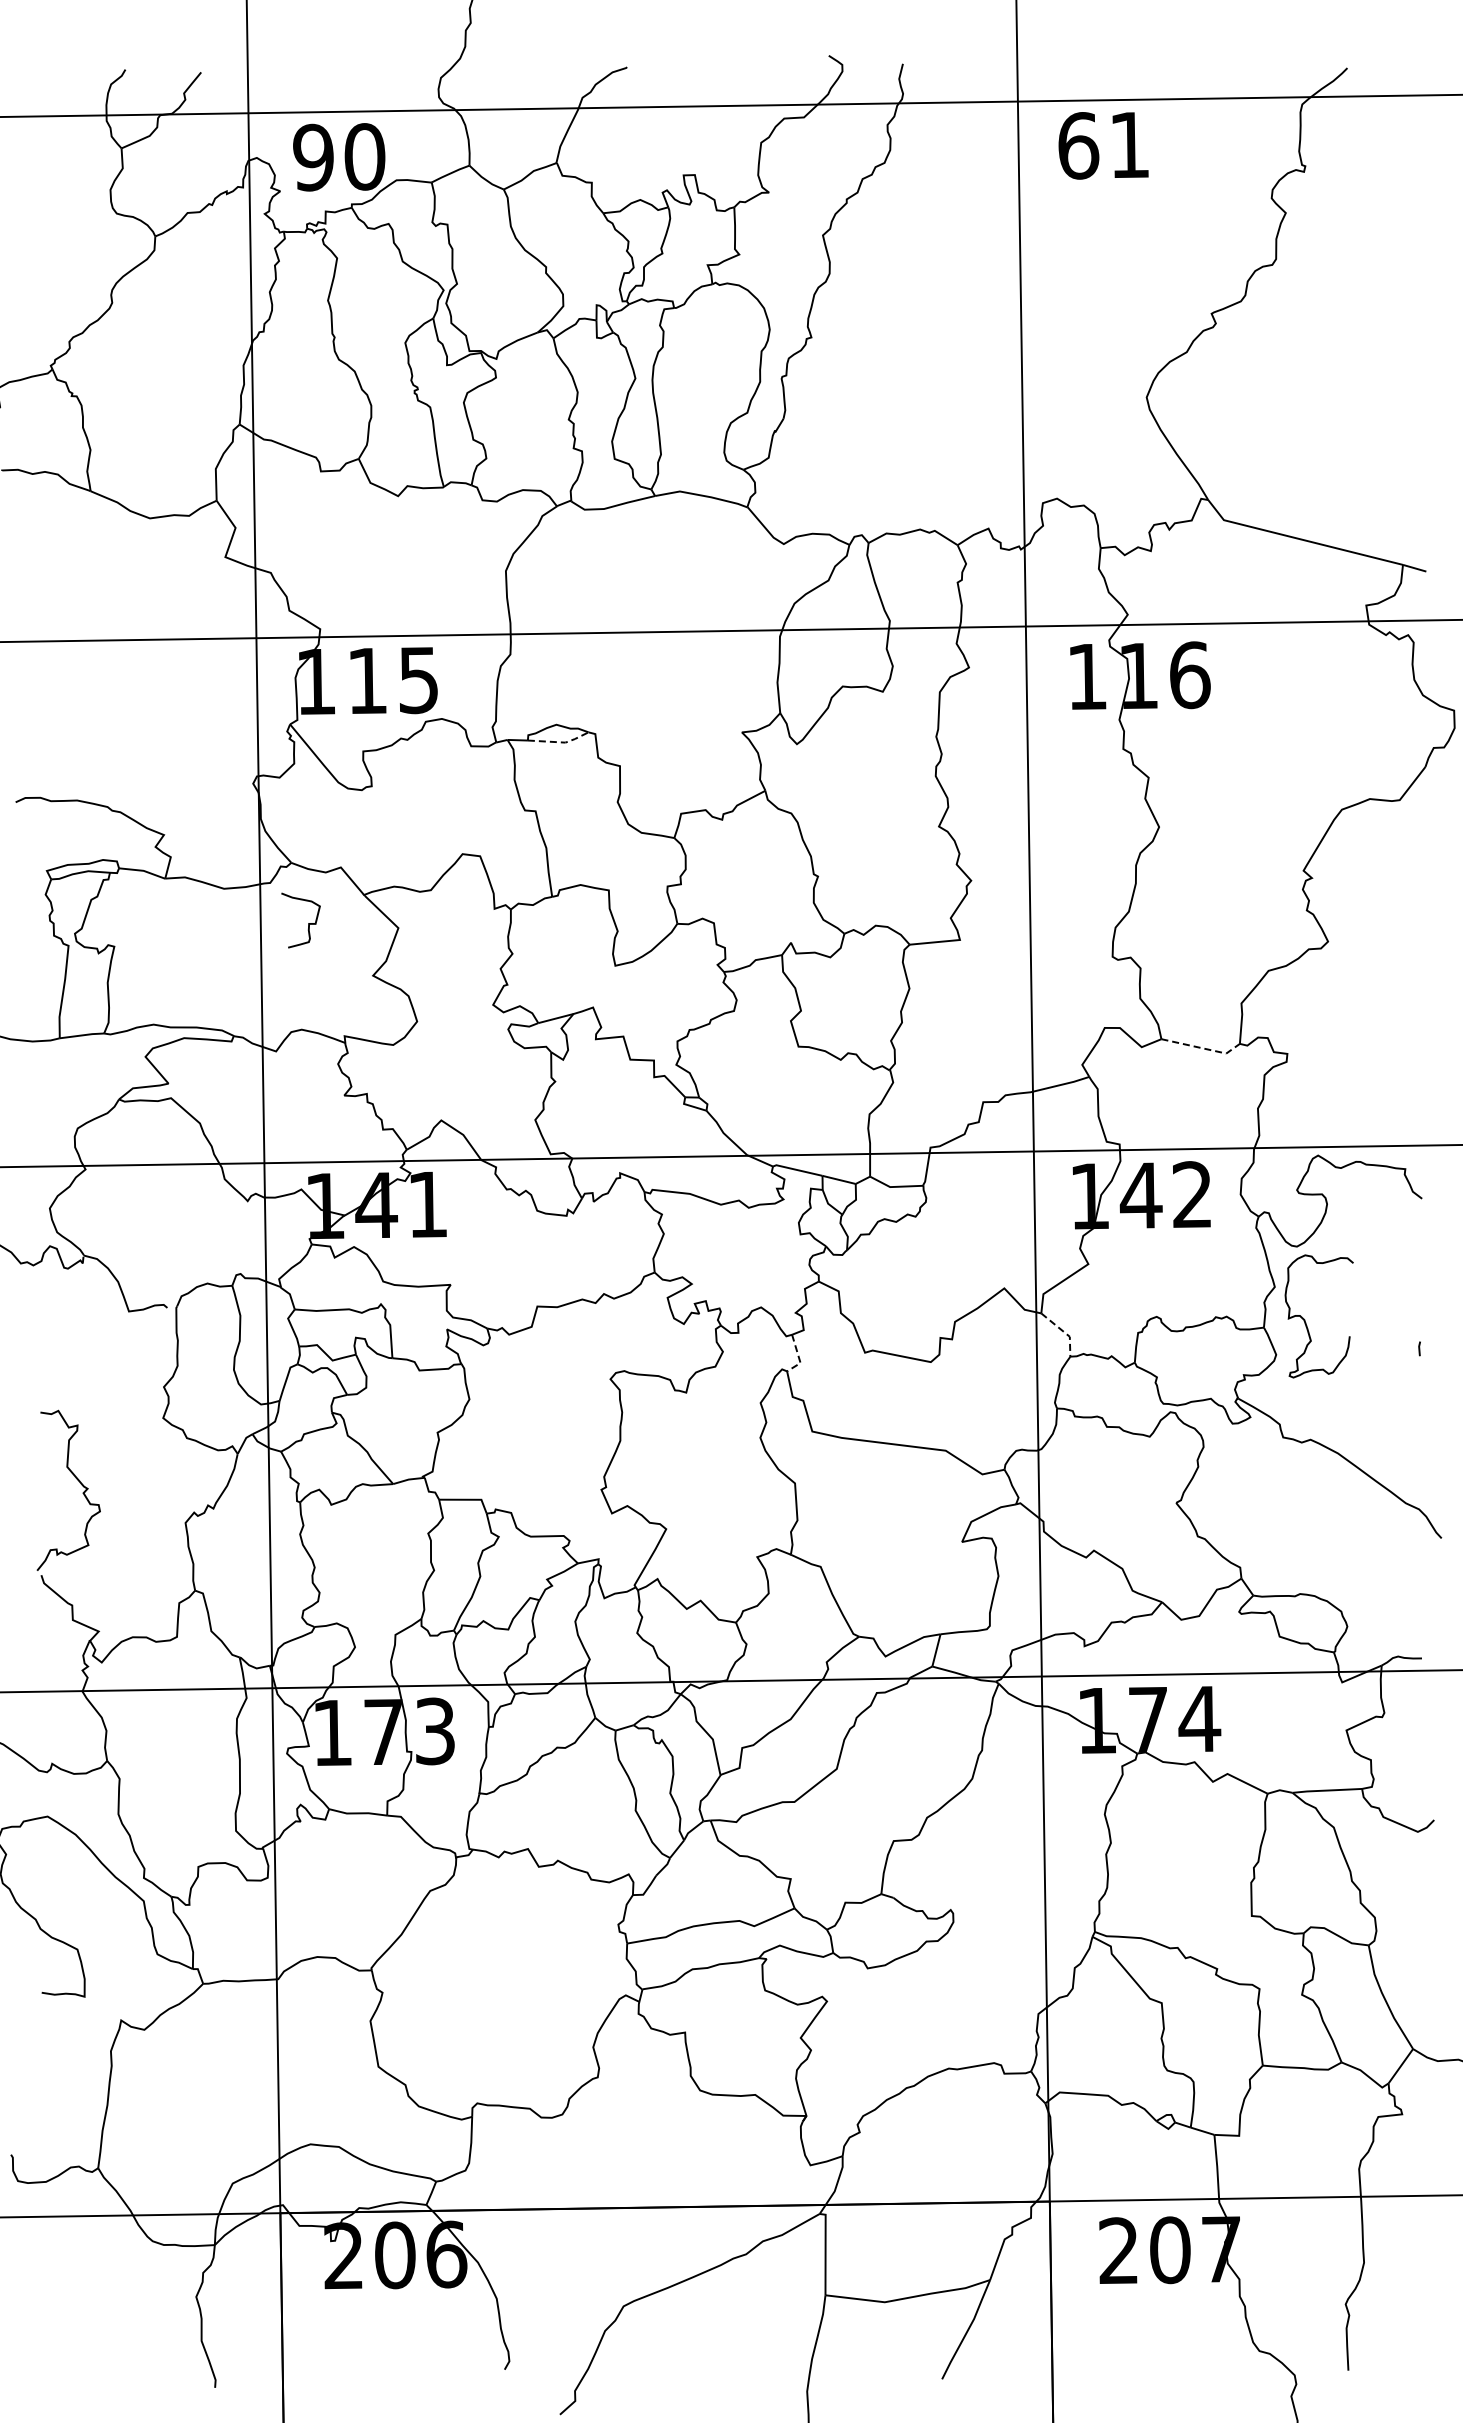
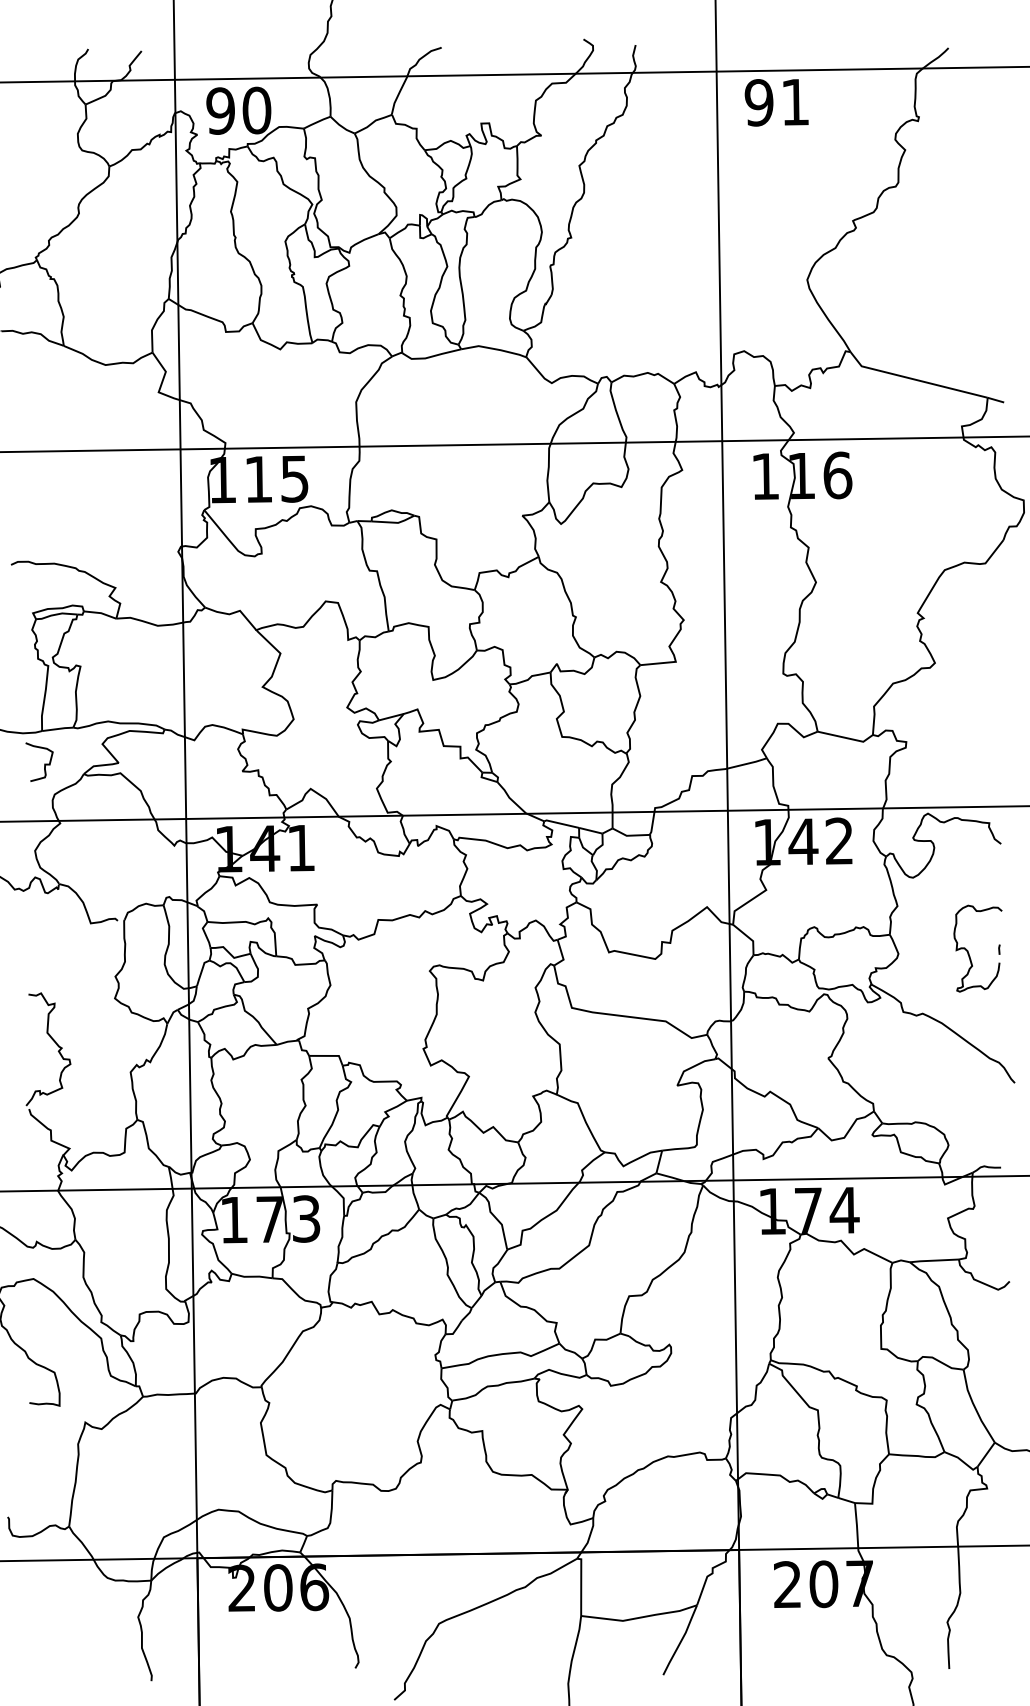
text: (1078, 145) -> (759, 102), 61 -> 91
line: (561, 742) -> (395, 522), dashed -> solid
curve: (308, 923) -> (44, 764), moved
line: (1203, 1048) -> (847, 738), dashed -> solid
curve: (1305, 1319) -> (968, 950), moved
line: (1064, 1332) -> (749, 938), dashed -> solid
line: (798, 1357) -> (562, 955), dashed -> solid

